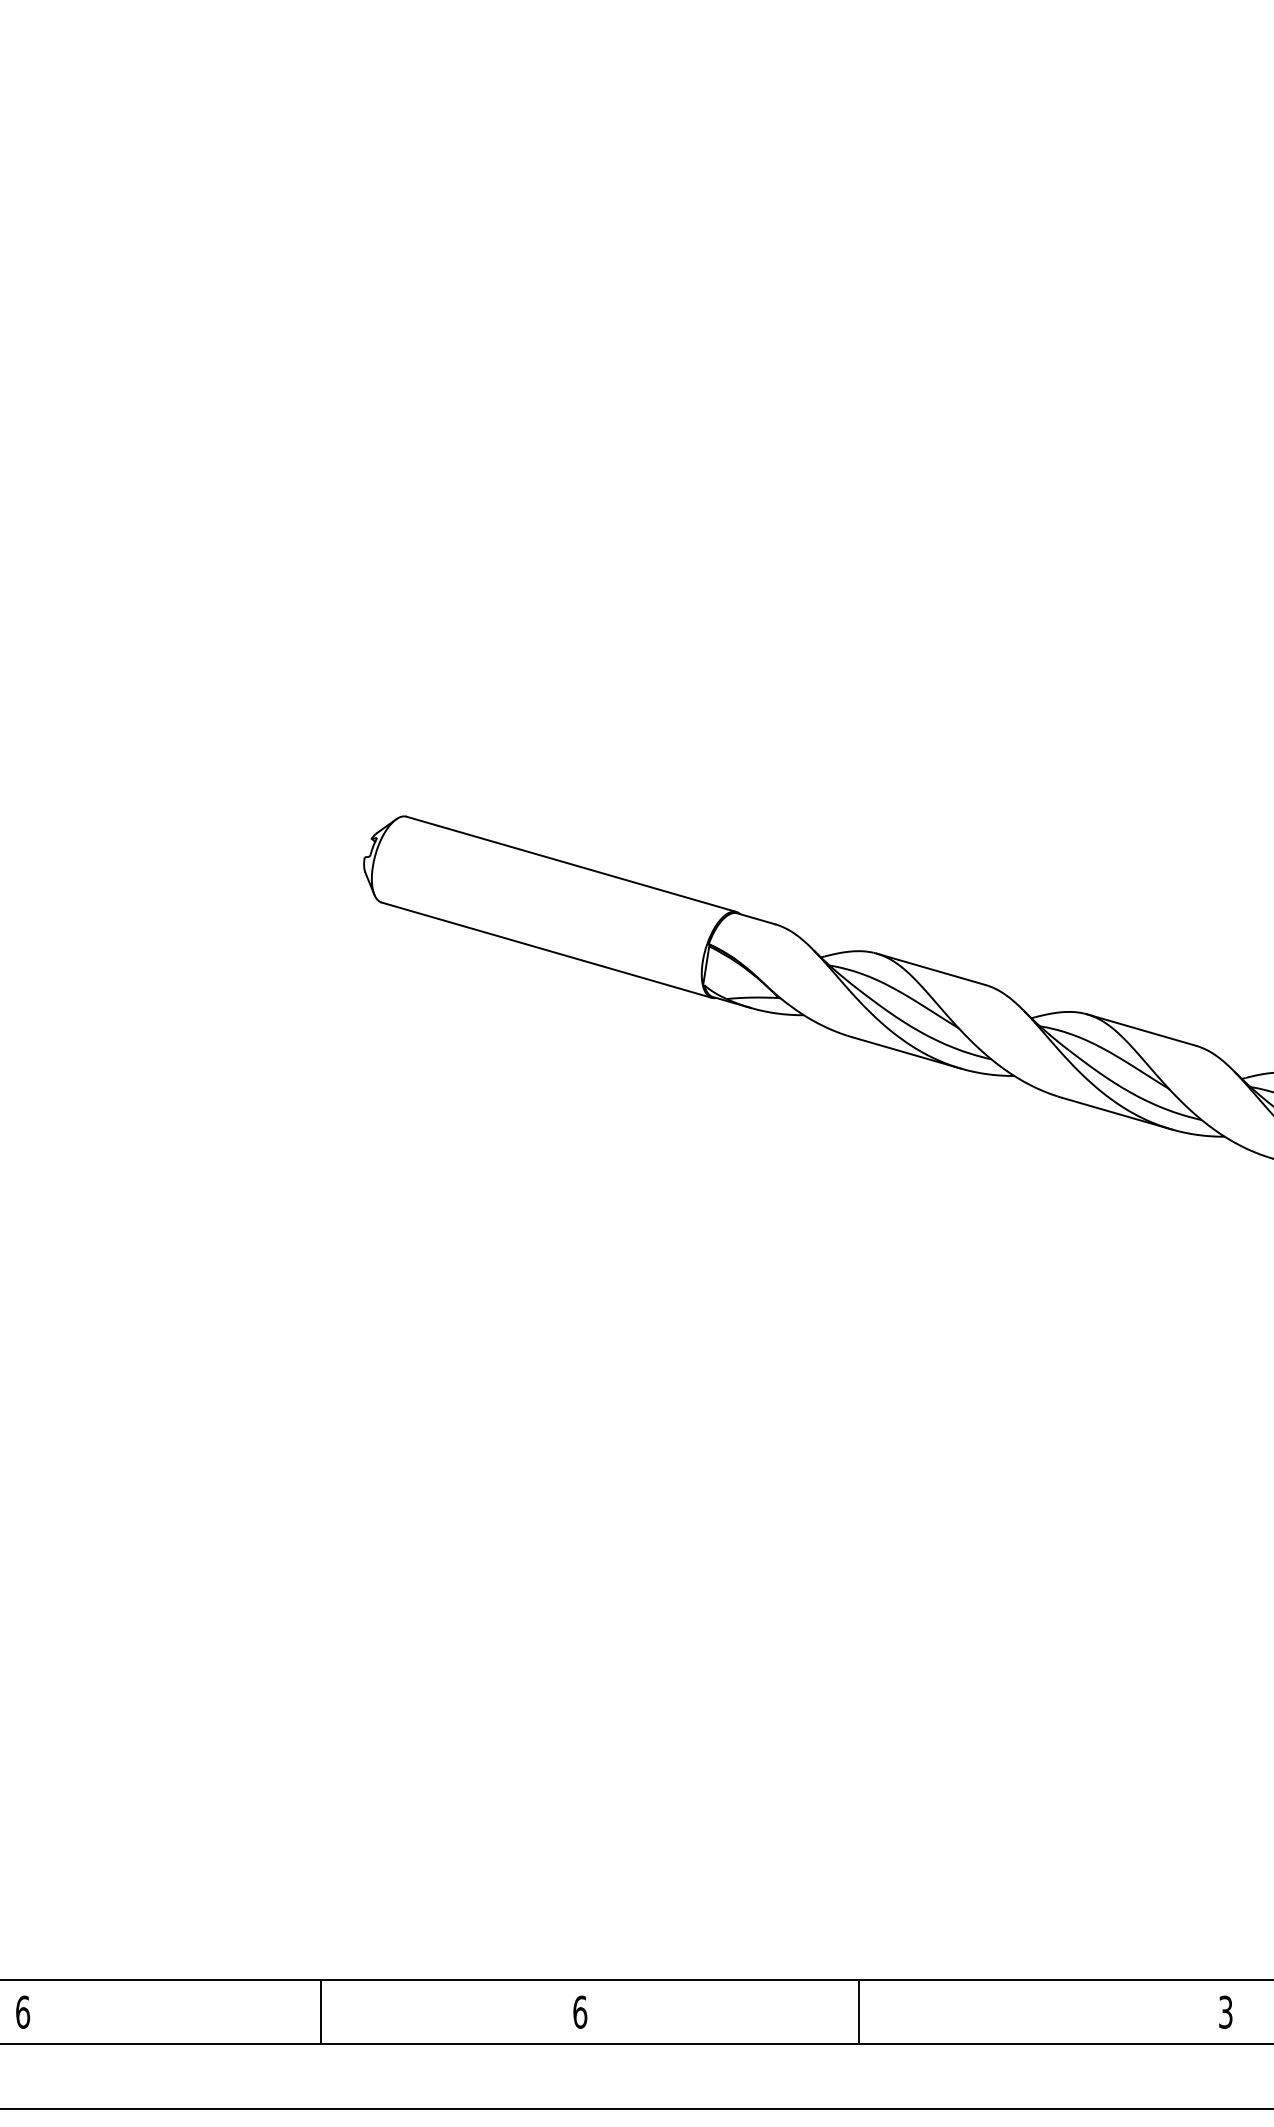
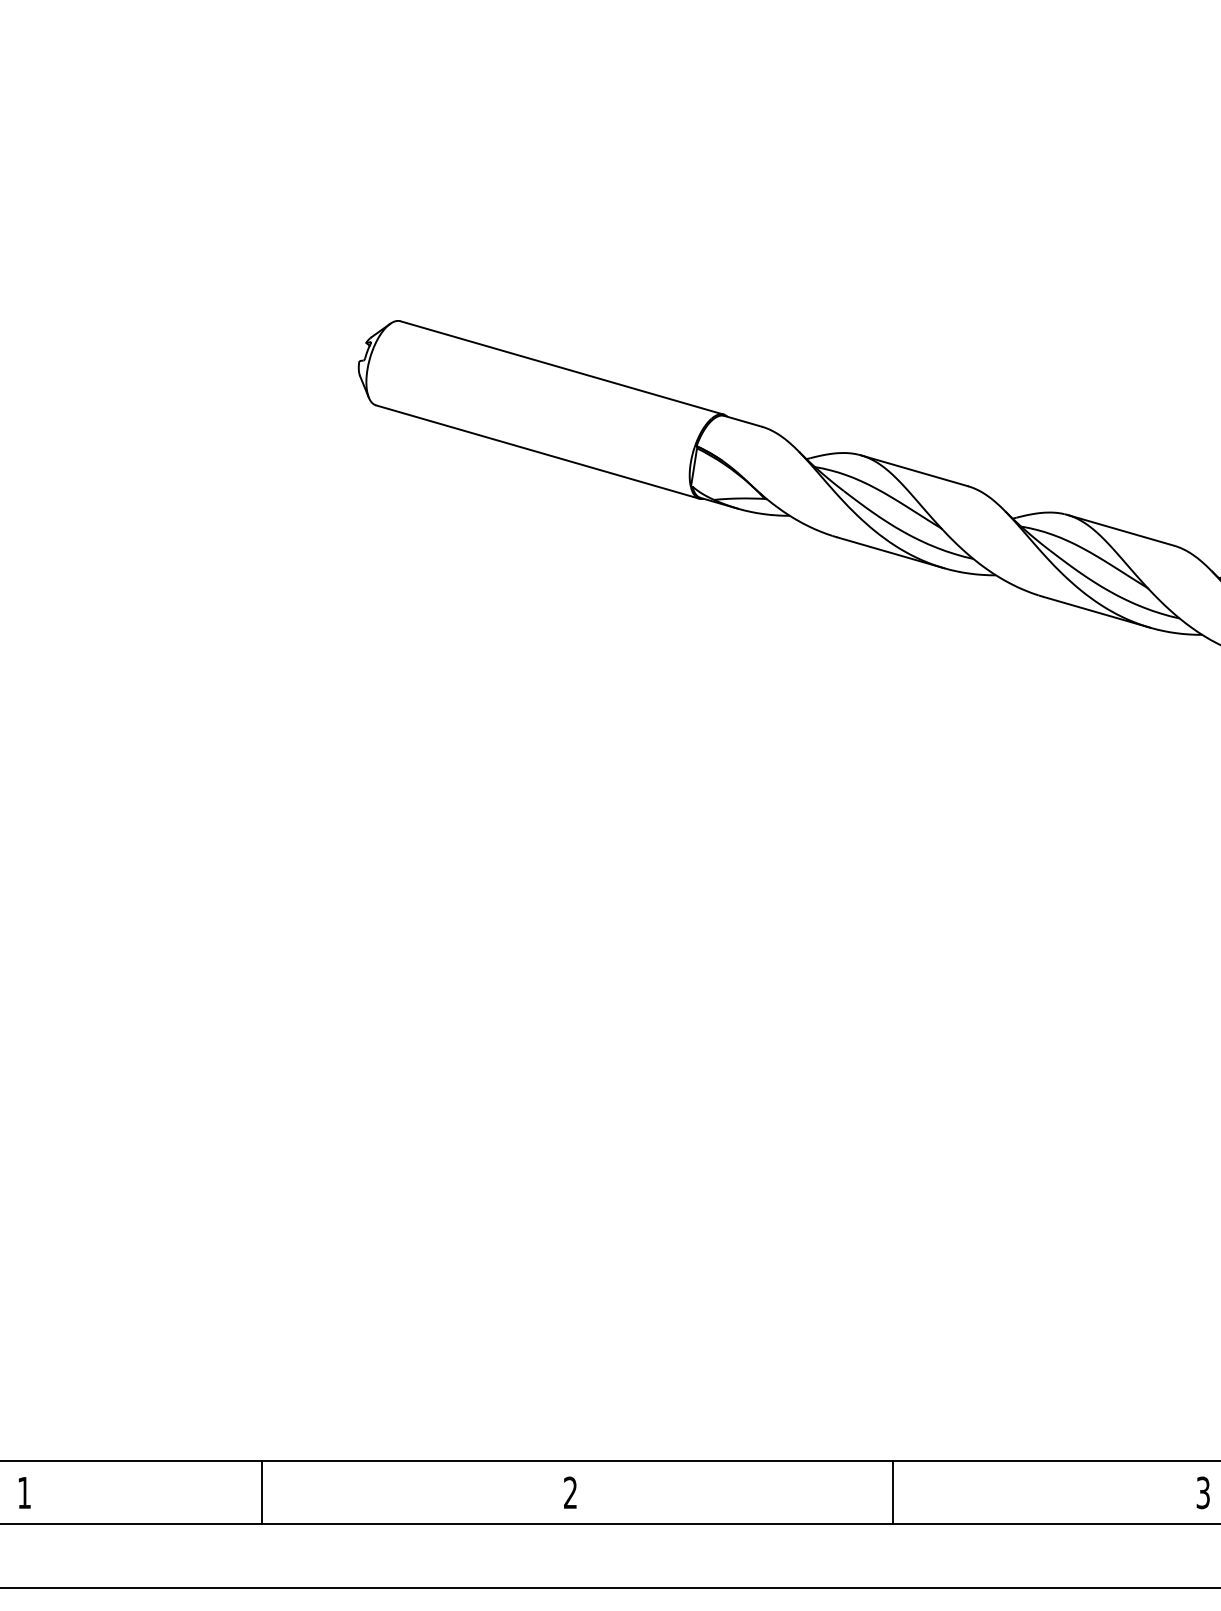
text: (23, 2011) -> (24, 1492), 6 -> 1
text: (580, 2011) -> (570, 1492), 6 -> 2
line: (320, 2012) -> (261, 1493), moved
line: (859, 2012) -> (893, 1493), moved

